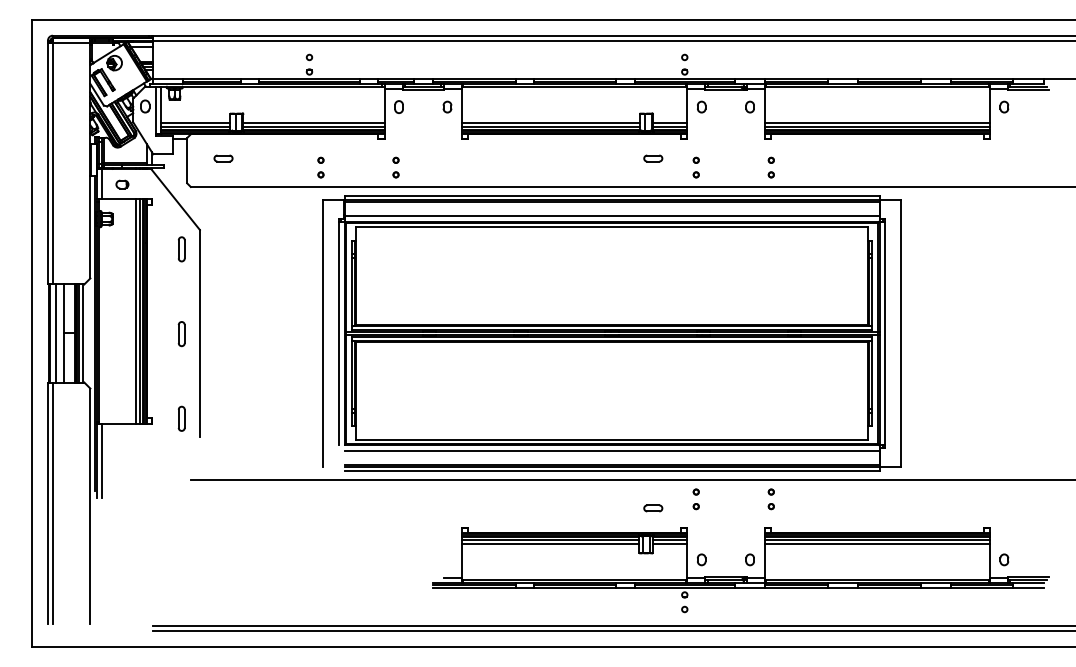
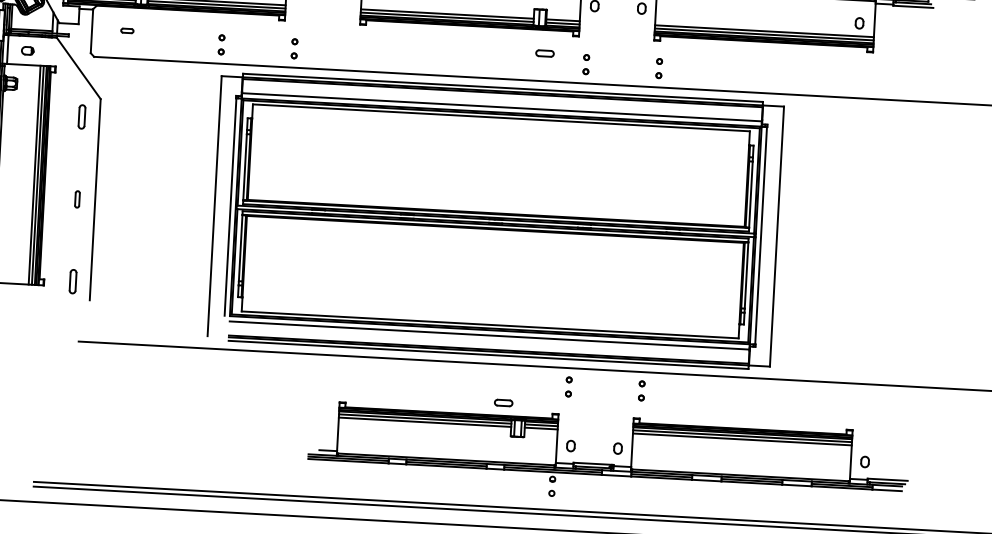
part: (1004, 106) -> (859, 22), moved
part: (223, 158) -> (127, 30), size x0.7
part: (181, 334) -> (77, 199), size x0.7
part: (653, 508) -> (503, 403), moved

